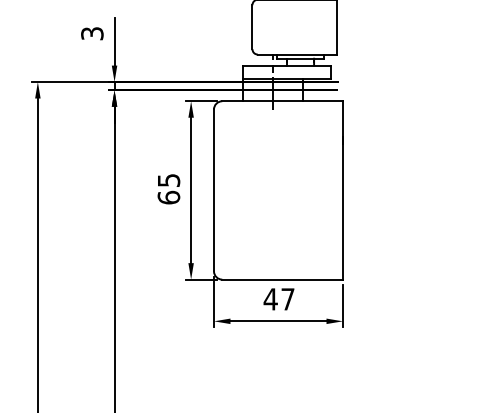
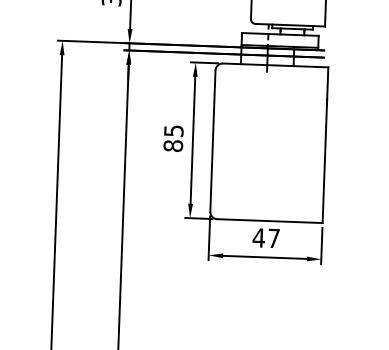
text: (168, 197) -> (172, 145), 65 -> 85

